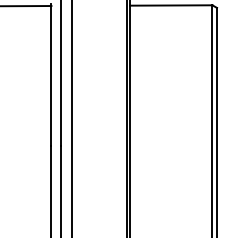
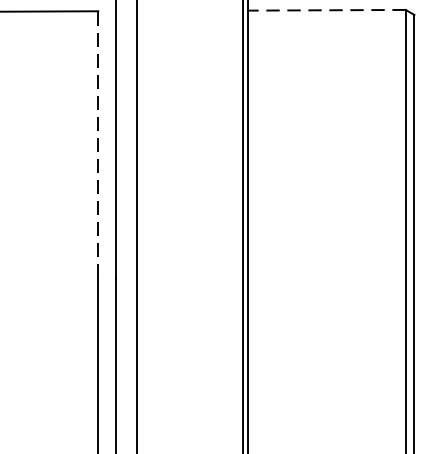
line: (170, 5) -> (325, 10), solid -> dashed
line: (51, 74) -> (98, 142), solid -> dashed

